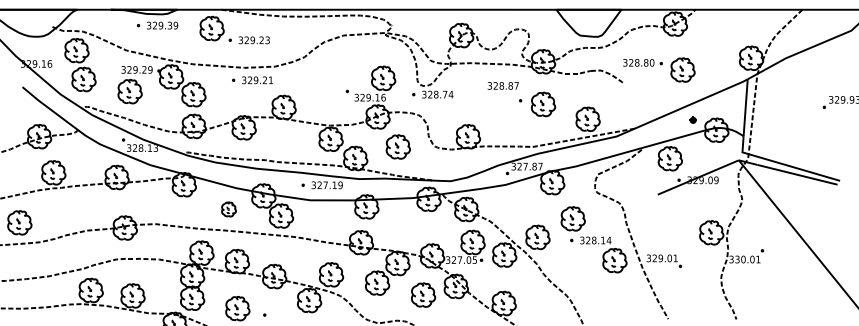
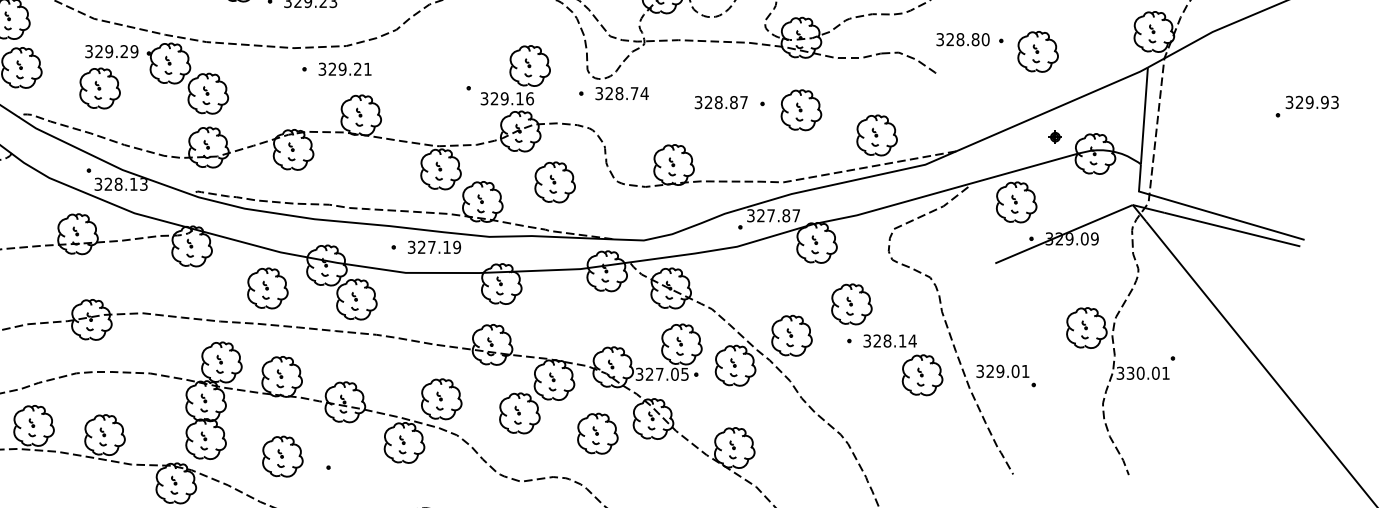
part: (252, 80) -> (336, 69), moved
text: (502, 85) -> (719, 101), moved
part: (228, 209) -> (266, 288), size x1.67

